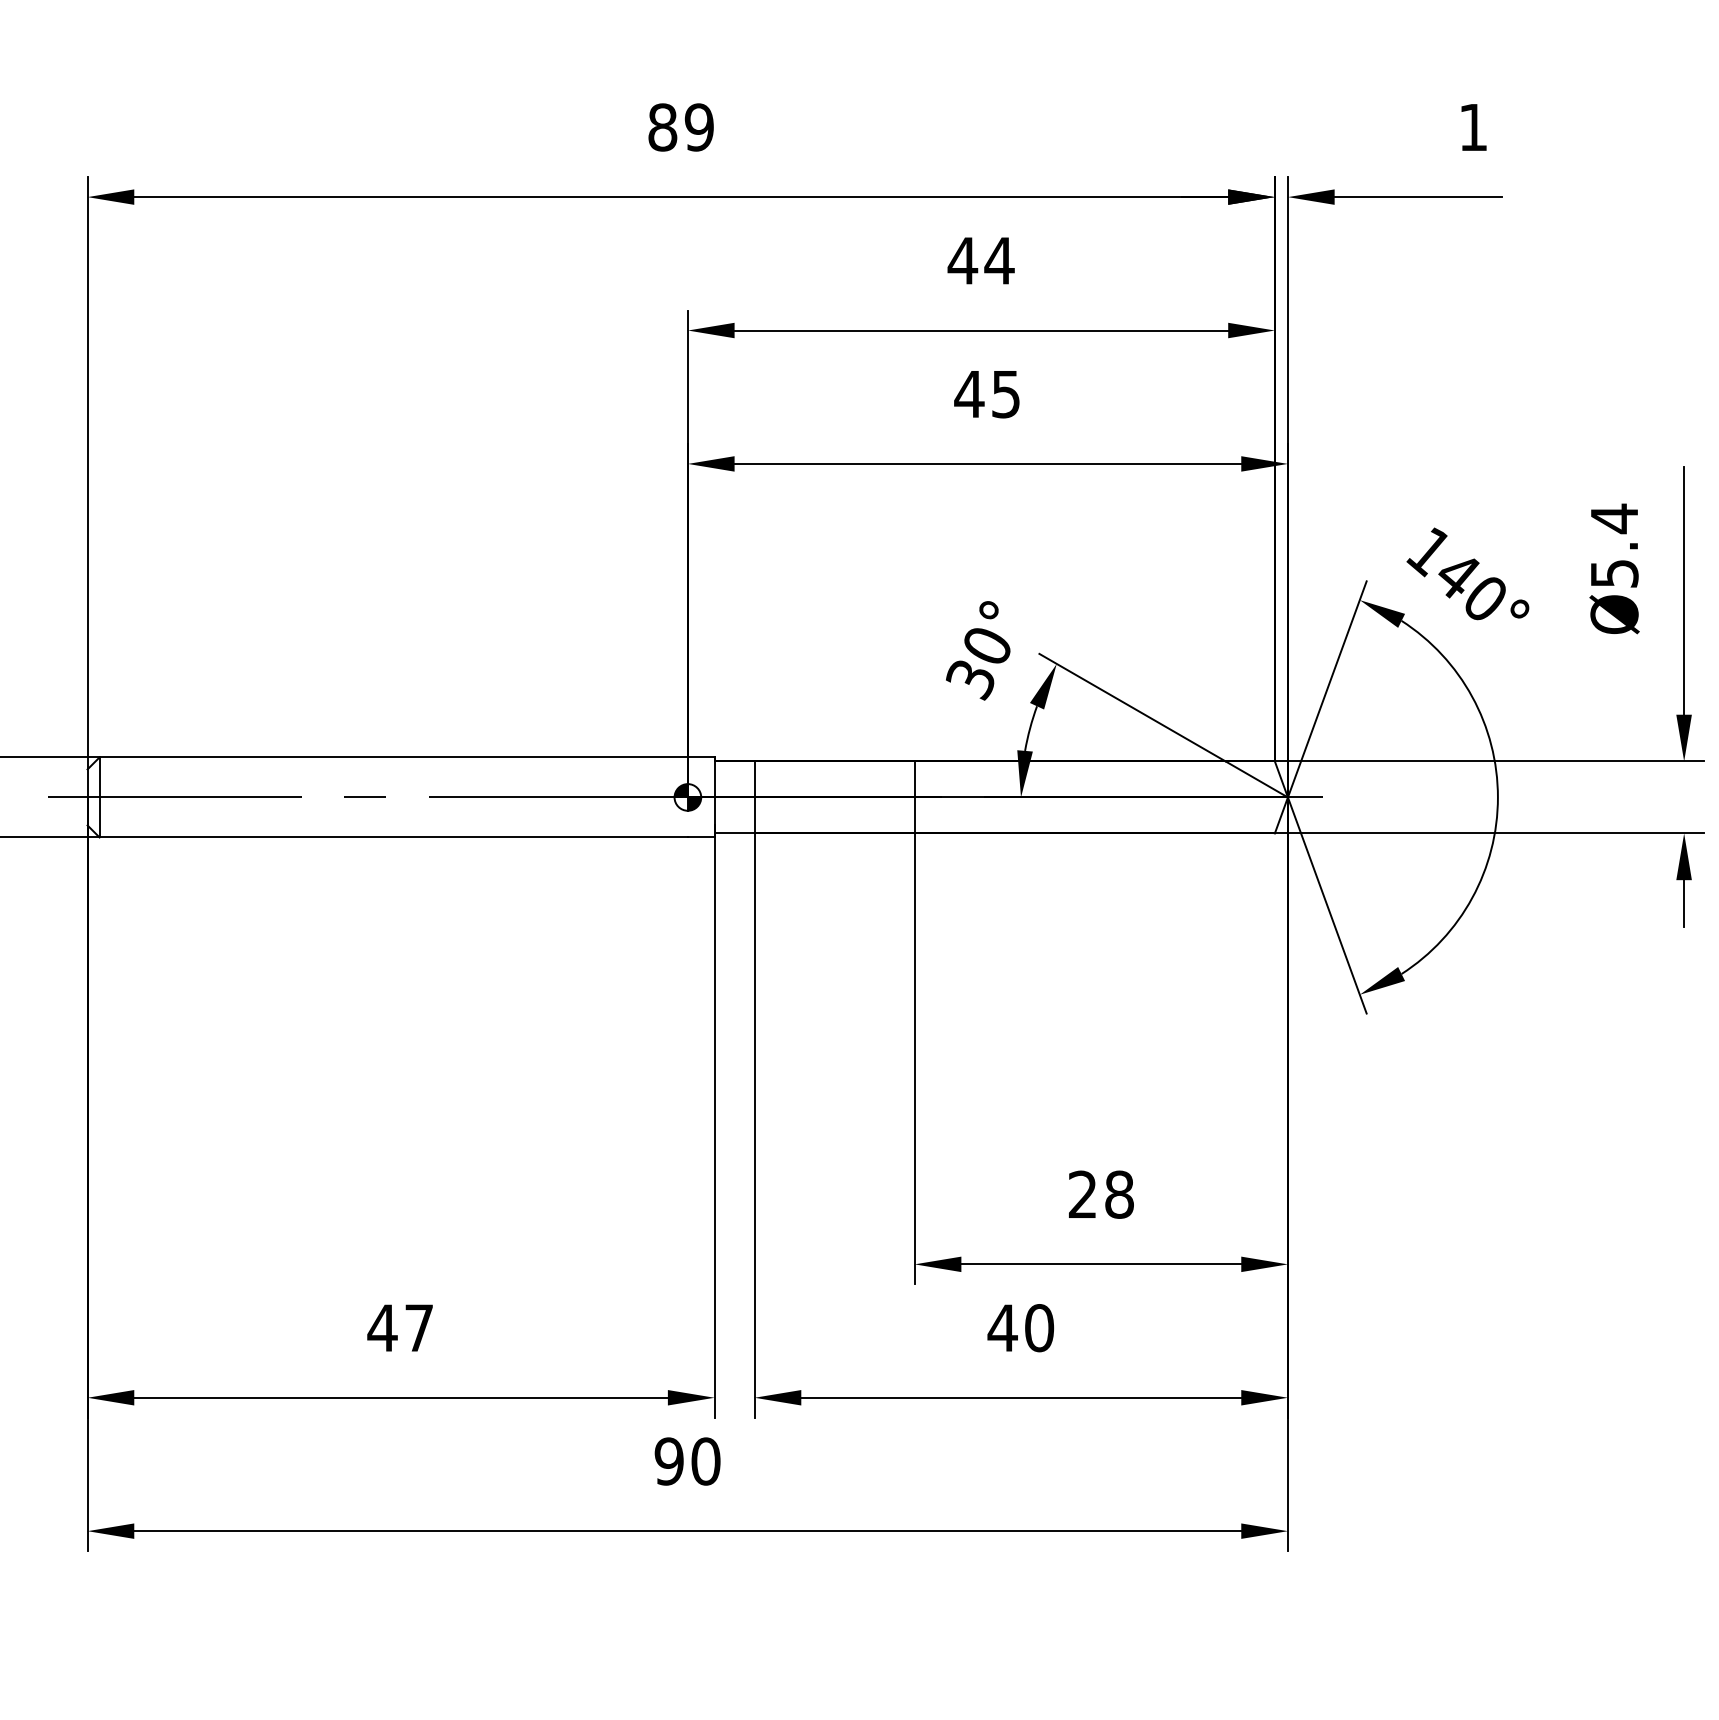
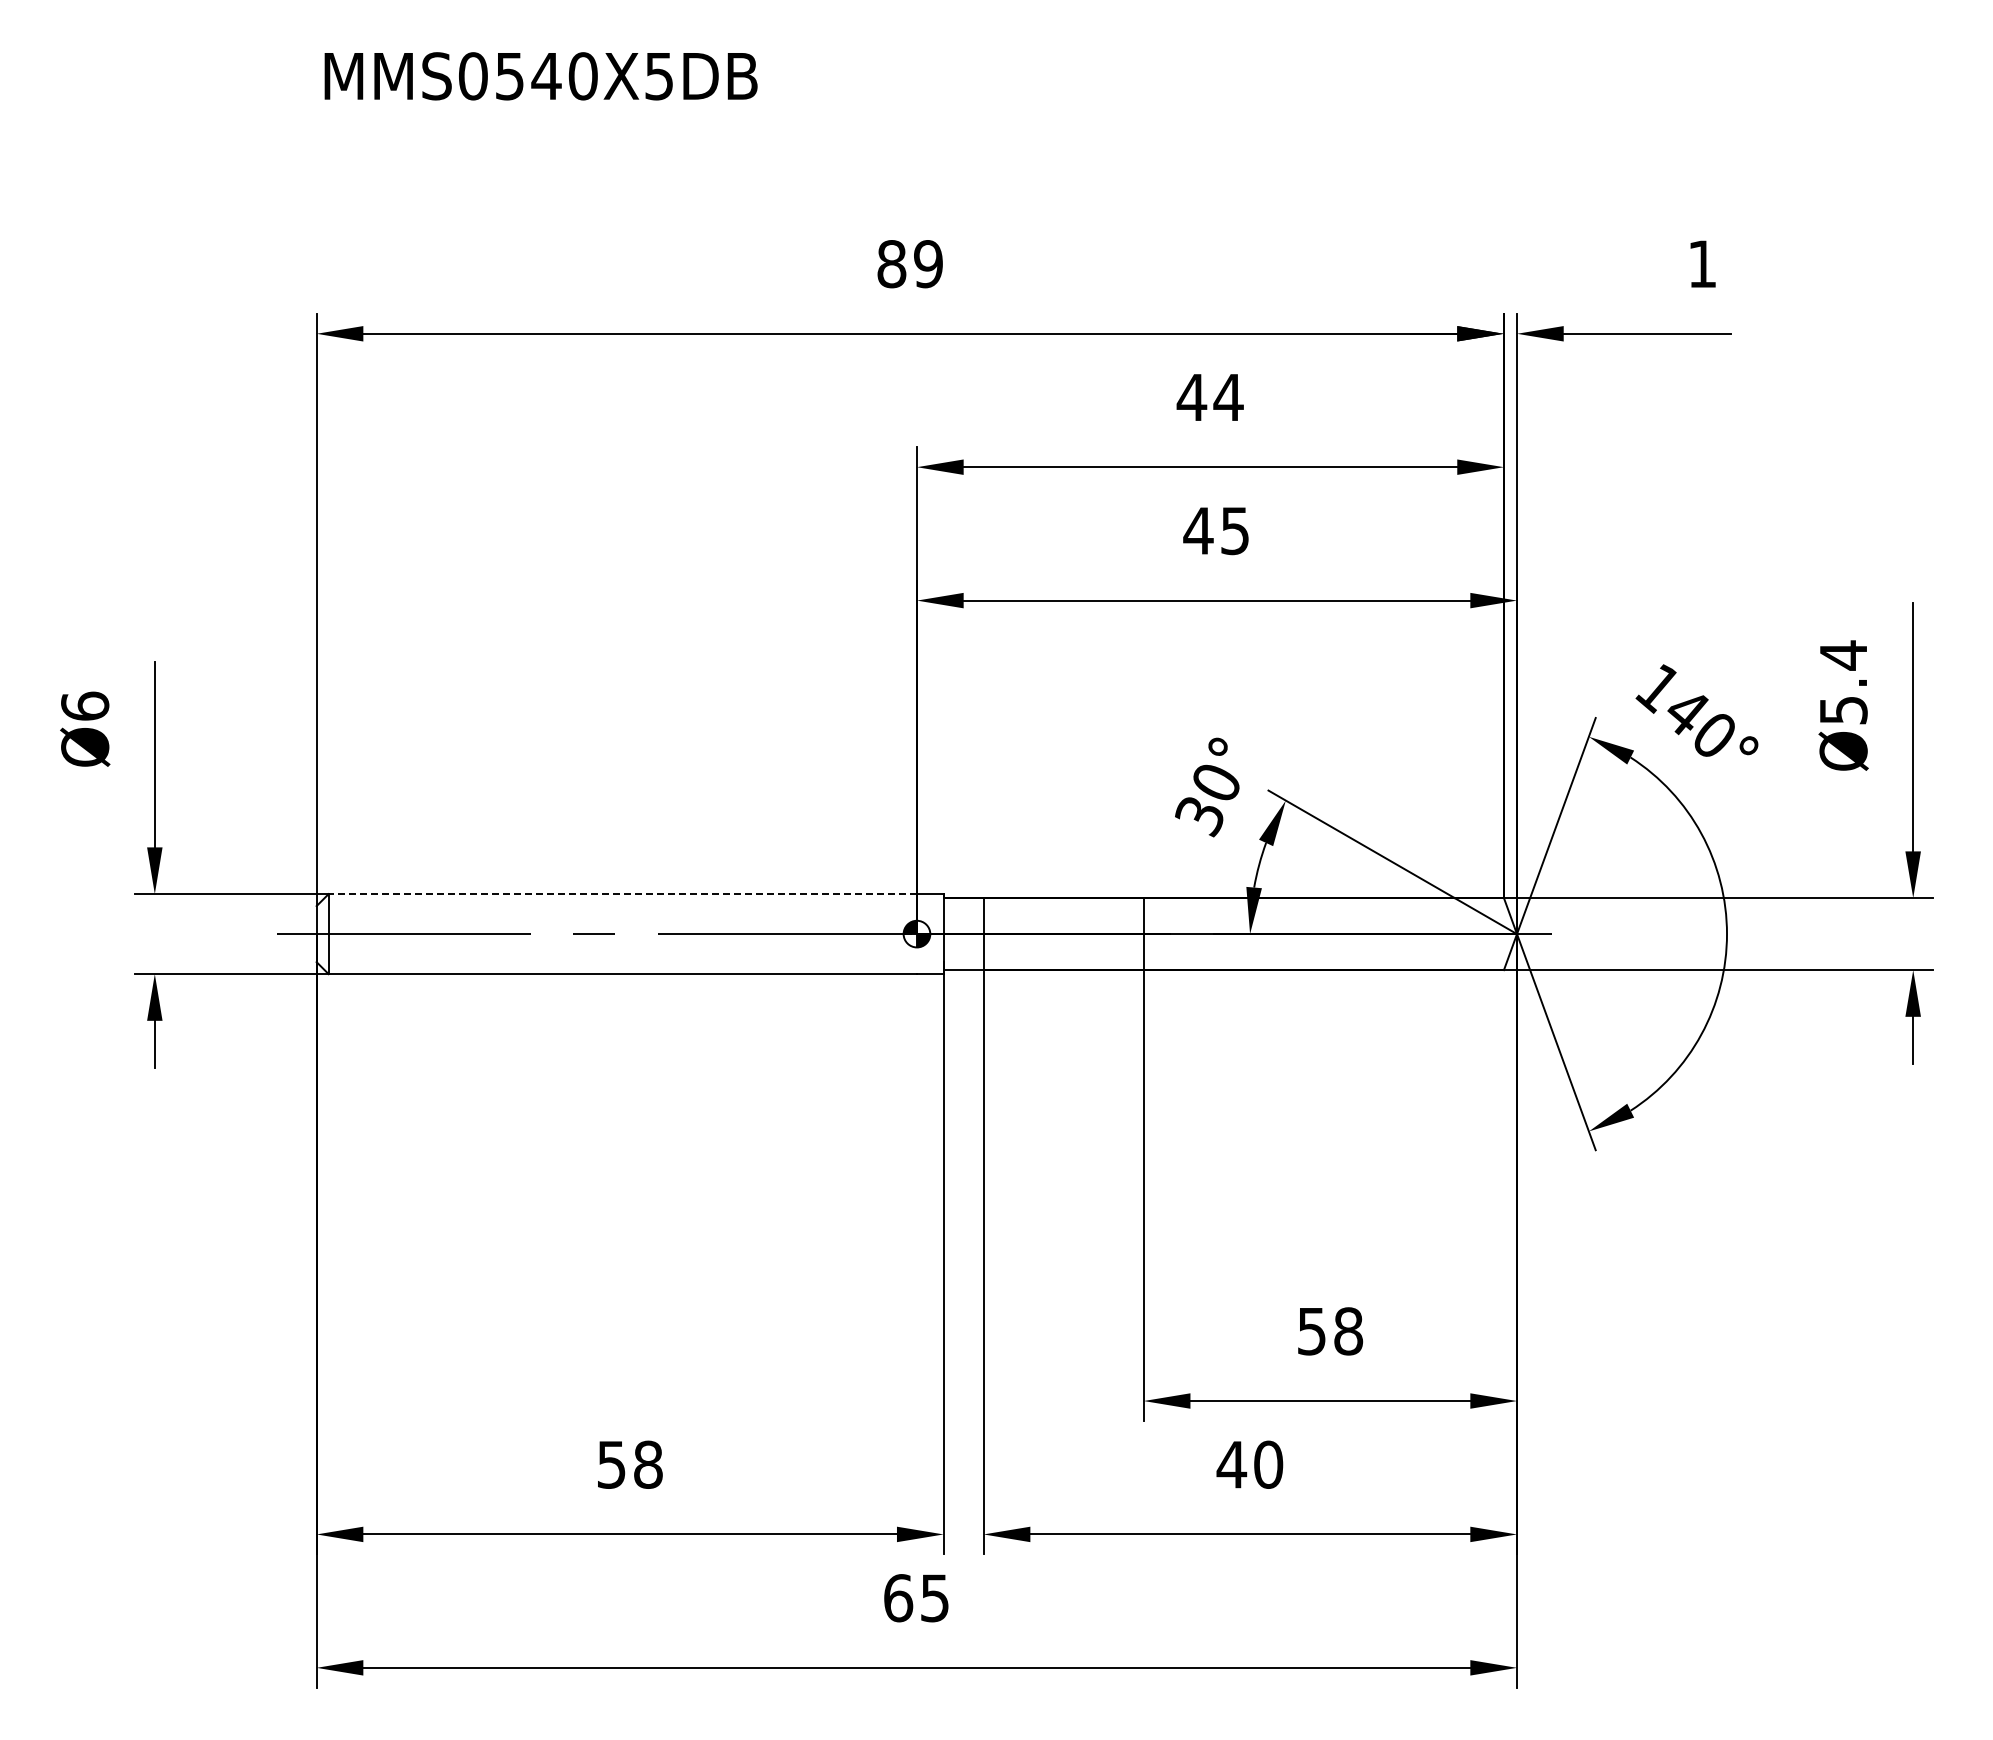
line: (393, 757) -> (622, 894), solid -> dashed
text: (1082, 1194) -> (1311, 1331), 28 -> 58
text: (400, 1327) -> (629, 1464), 47 -> 58
text: (687, 1461) -> (916, 1598), 90 -> 65

